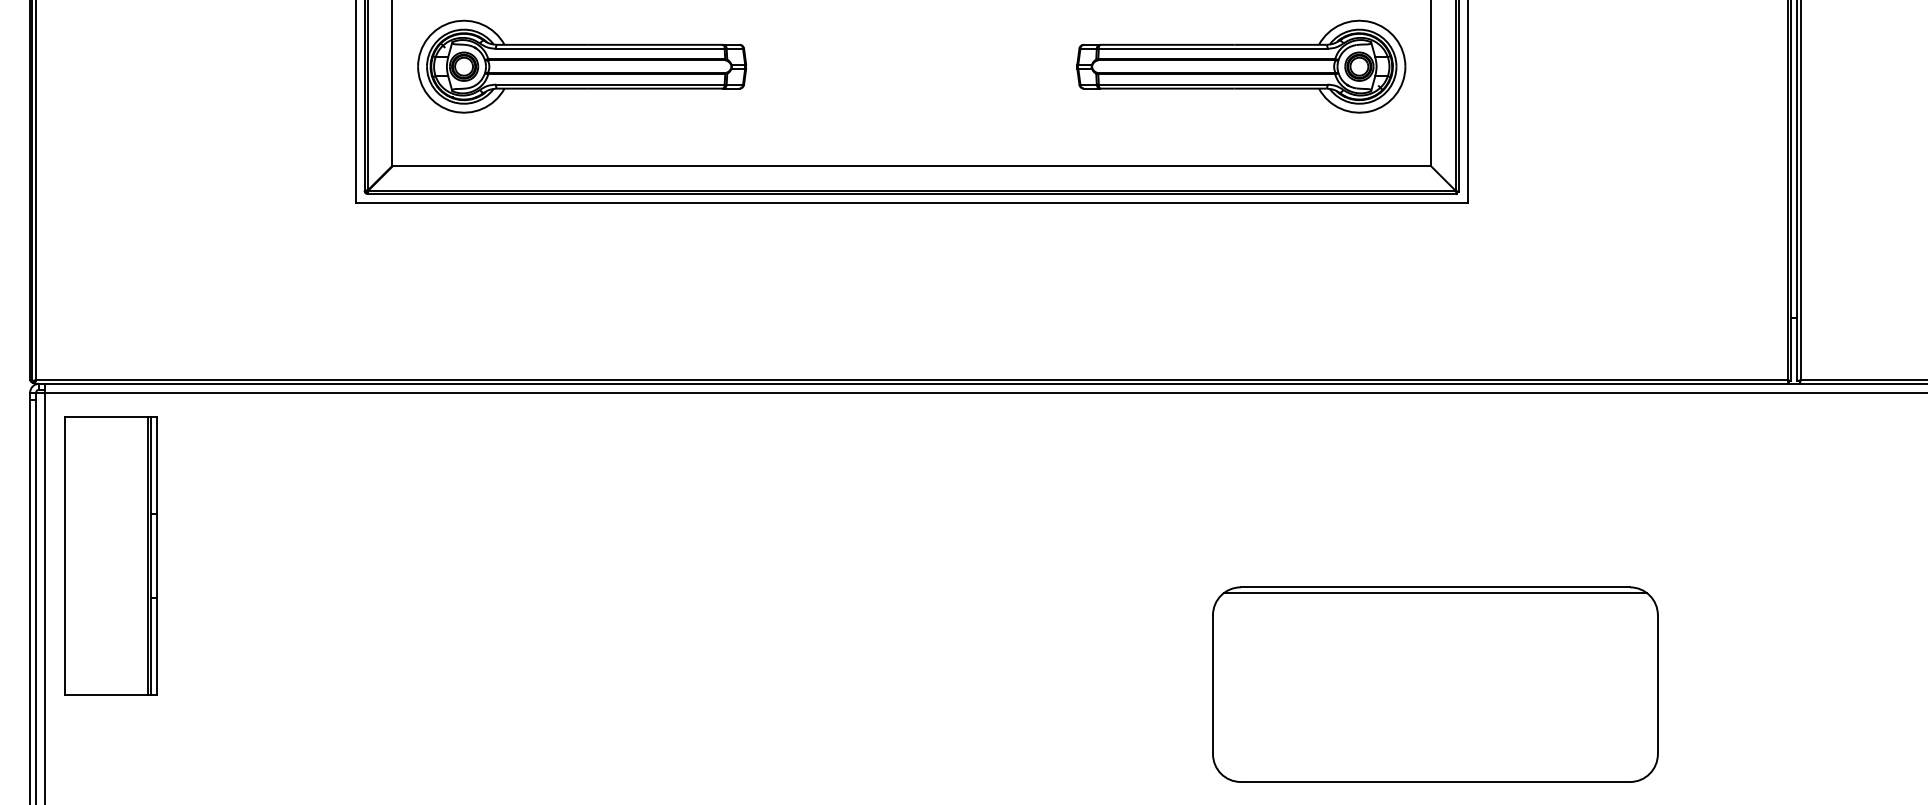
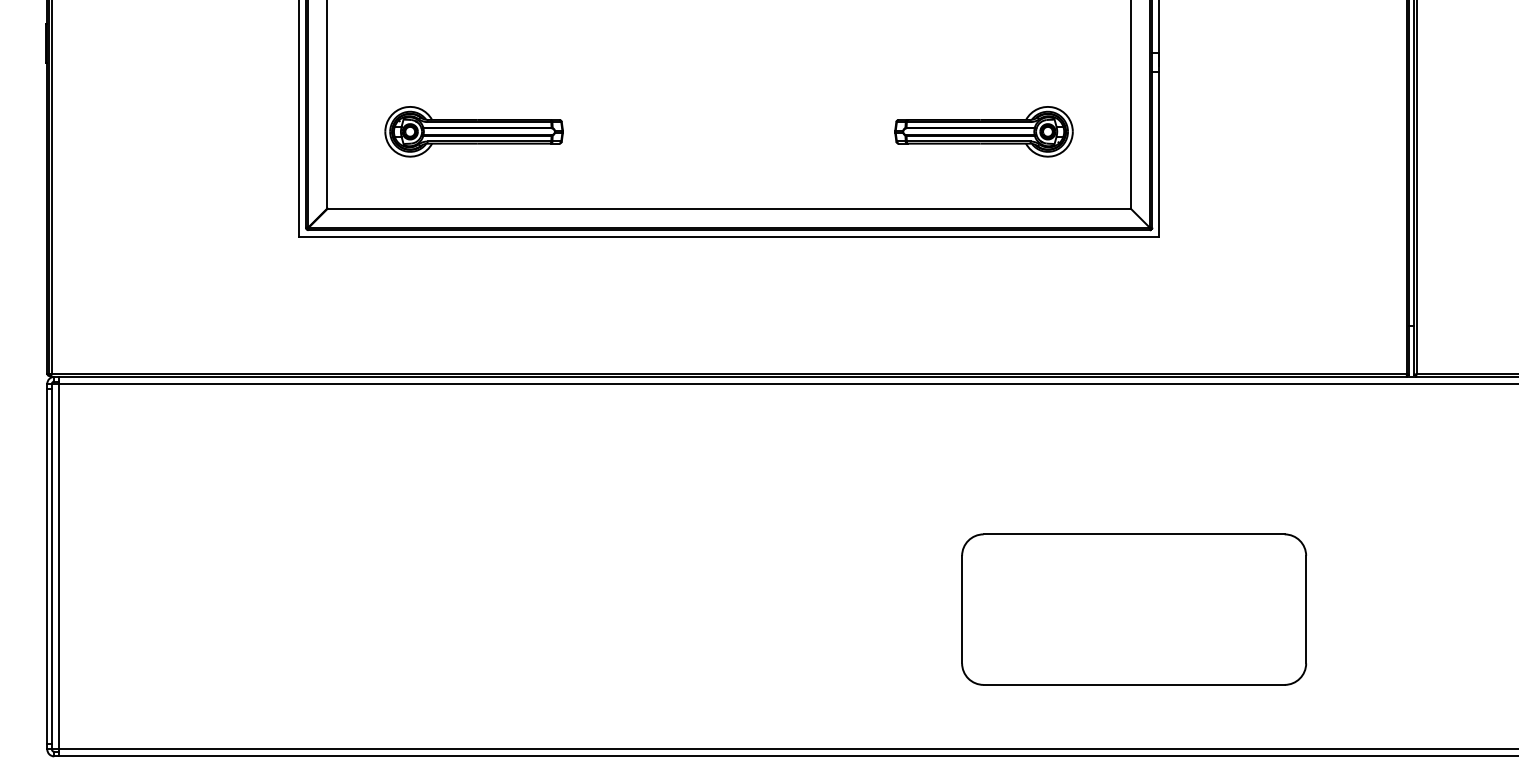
part: (581, 66) -> (473, 131), size x0.7
part: (1240, 66) -> (983, 131), size x0.7
part: (110, 556) -> (109, 510), removed
line: (1434, 592) -> (1133, 538), removed

